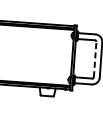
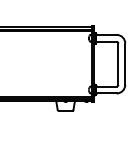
line: (95, 59) -> (118, 64), dashed -> solid

